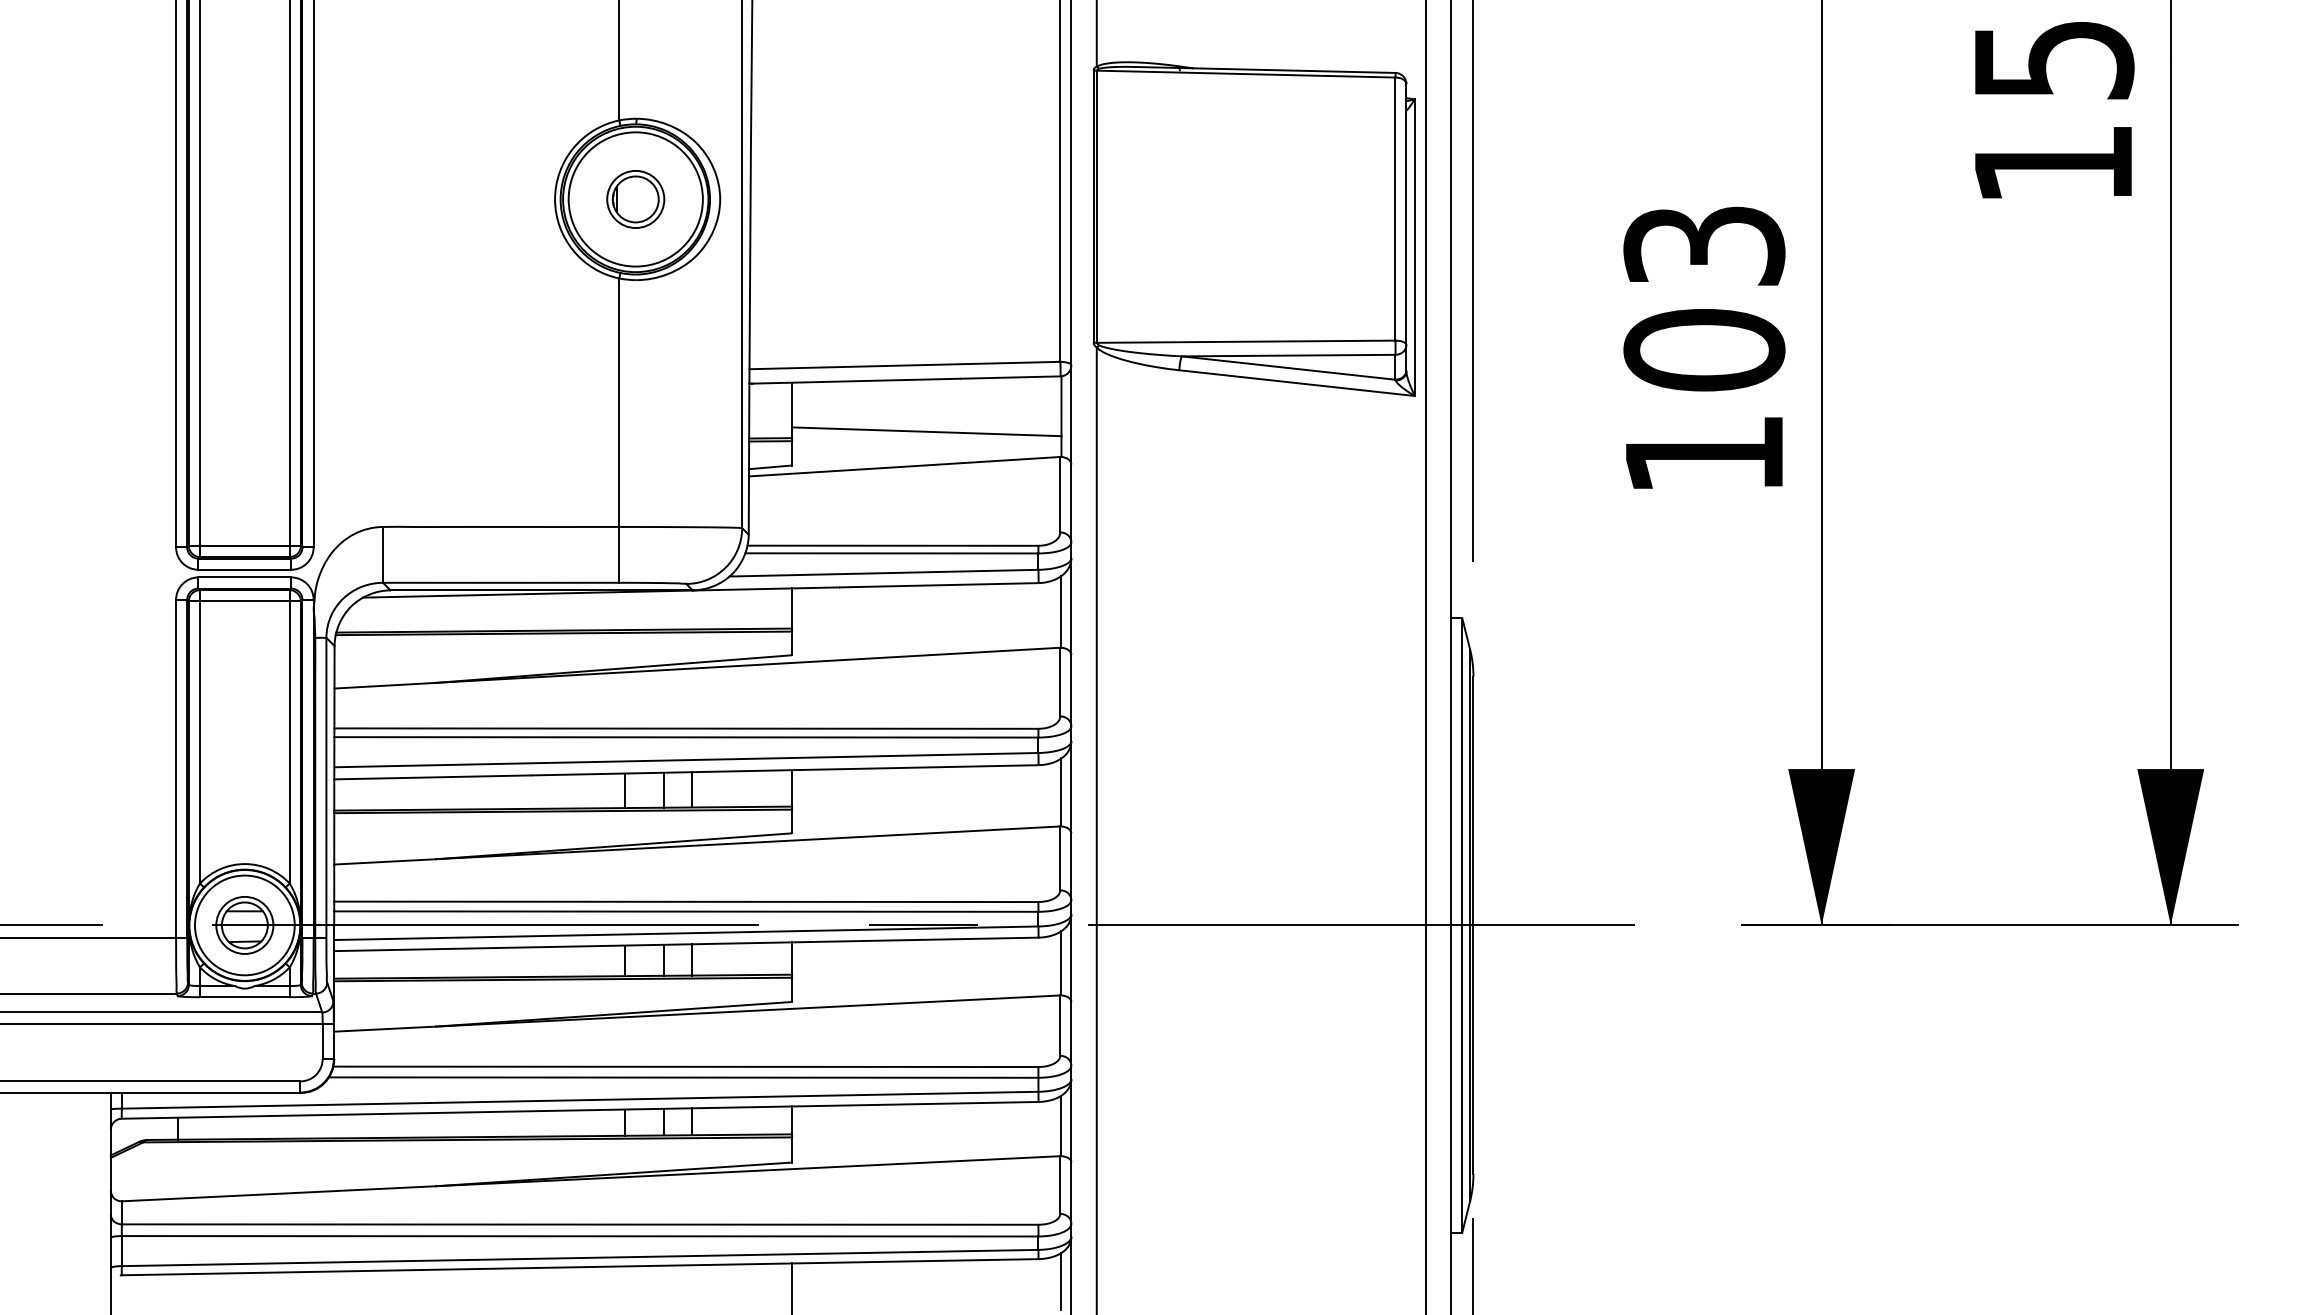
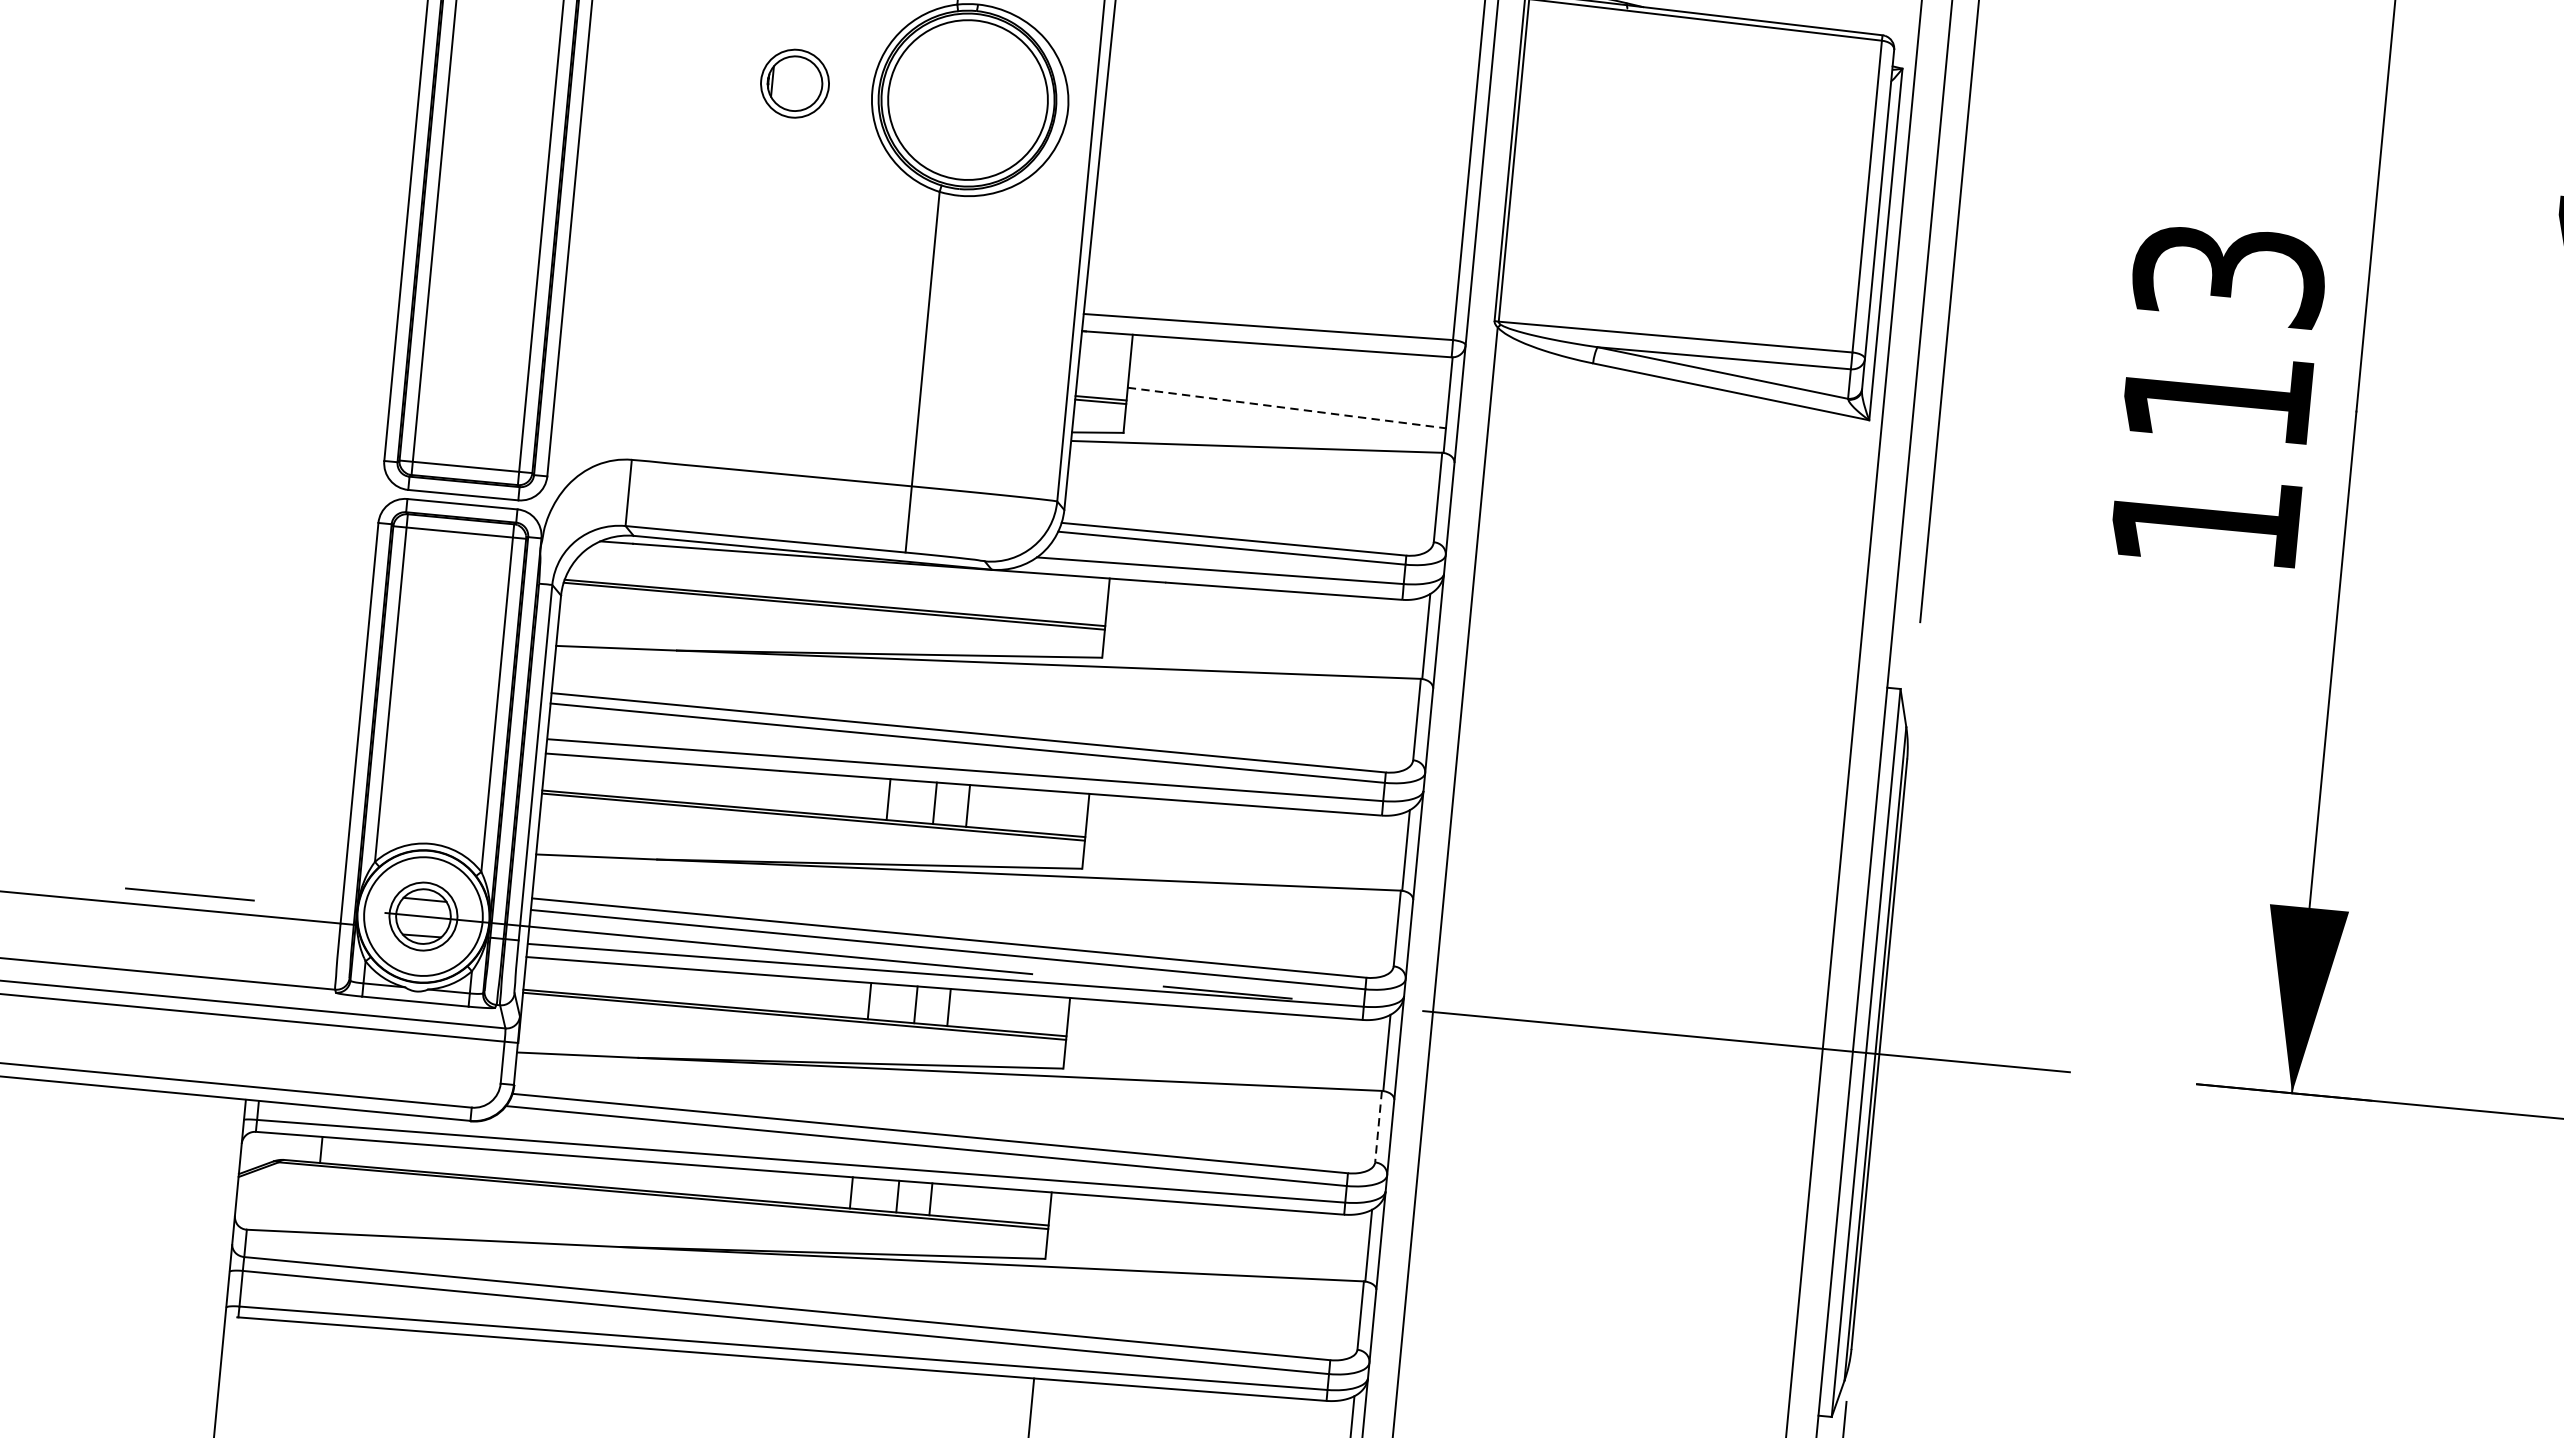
part: (635, 199) -> (794, 83), moved
text: (1704, 350) -> (2217, 398), 103 -> 113
line: (926, 431) -> (1286, 407), solid -> dashed
line: (1060, 1026) -> (1378, 1127), solid -> dashed

